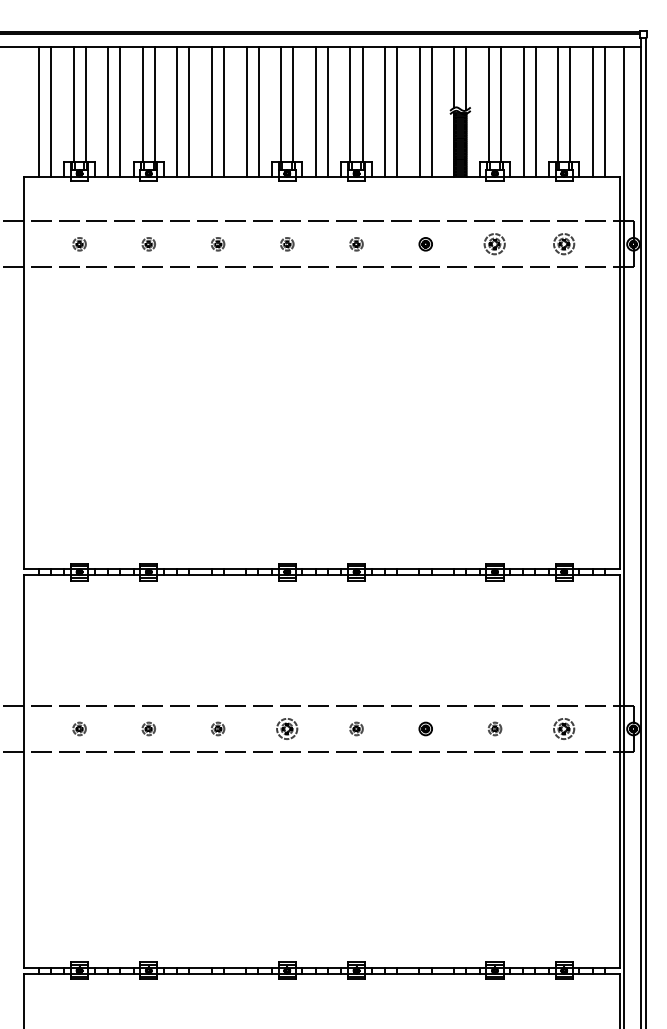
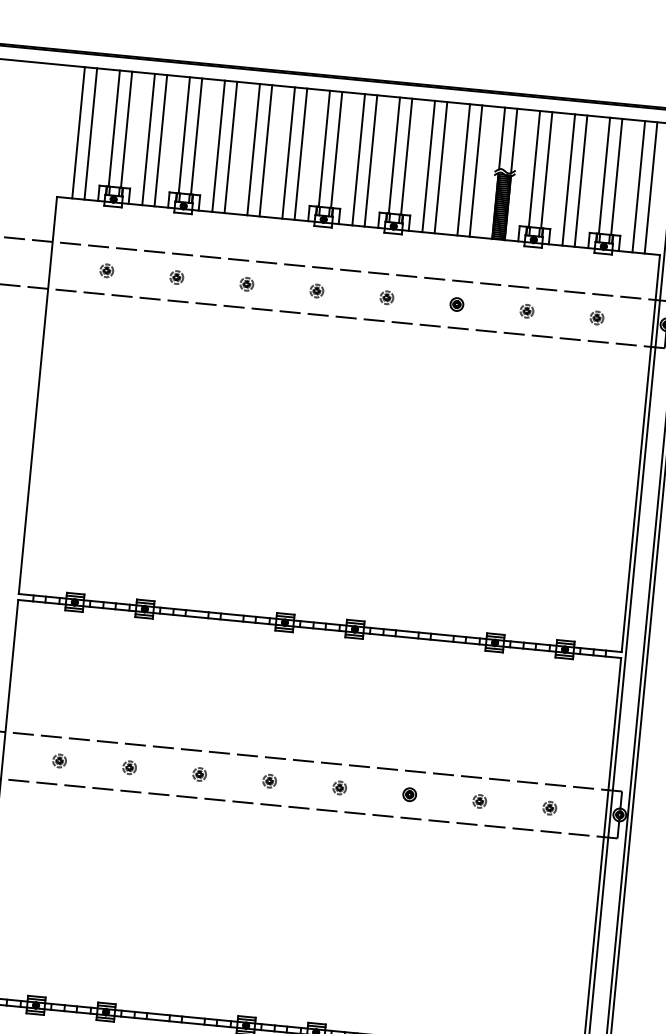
part: (495, 244) -> (527, 311), size x0.62
part: (564, 244) -> (597, 318), size x0.62
part: (287, 728) -> (269, 780), size x0.62
part: (564, 728) -> (550, 807), size x0.62

